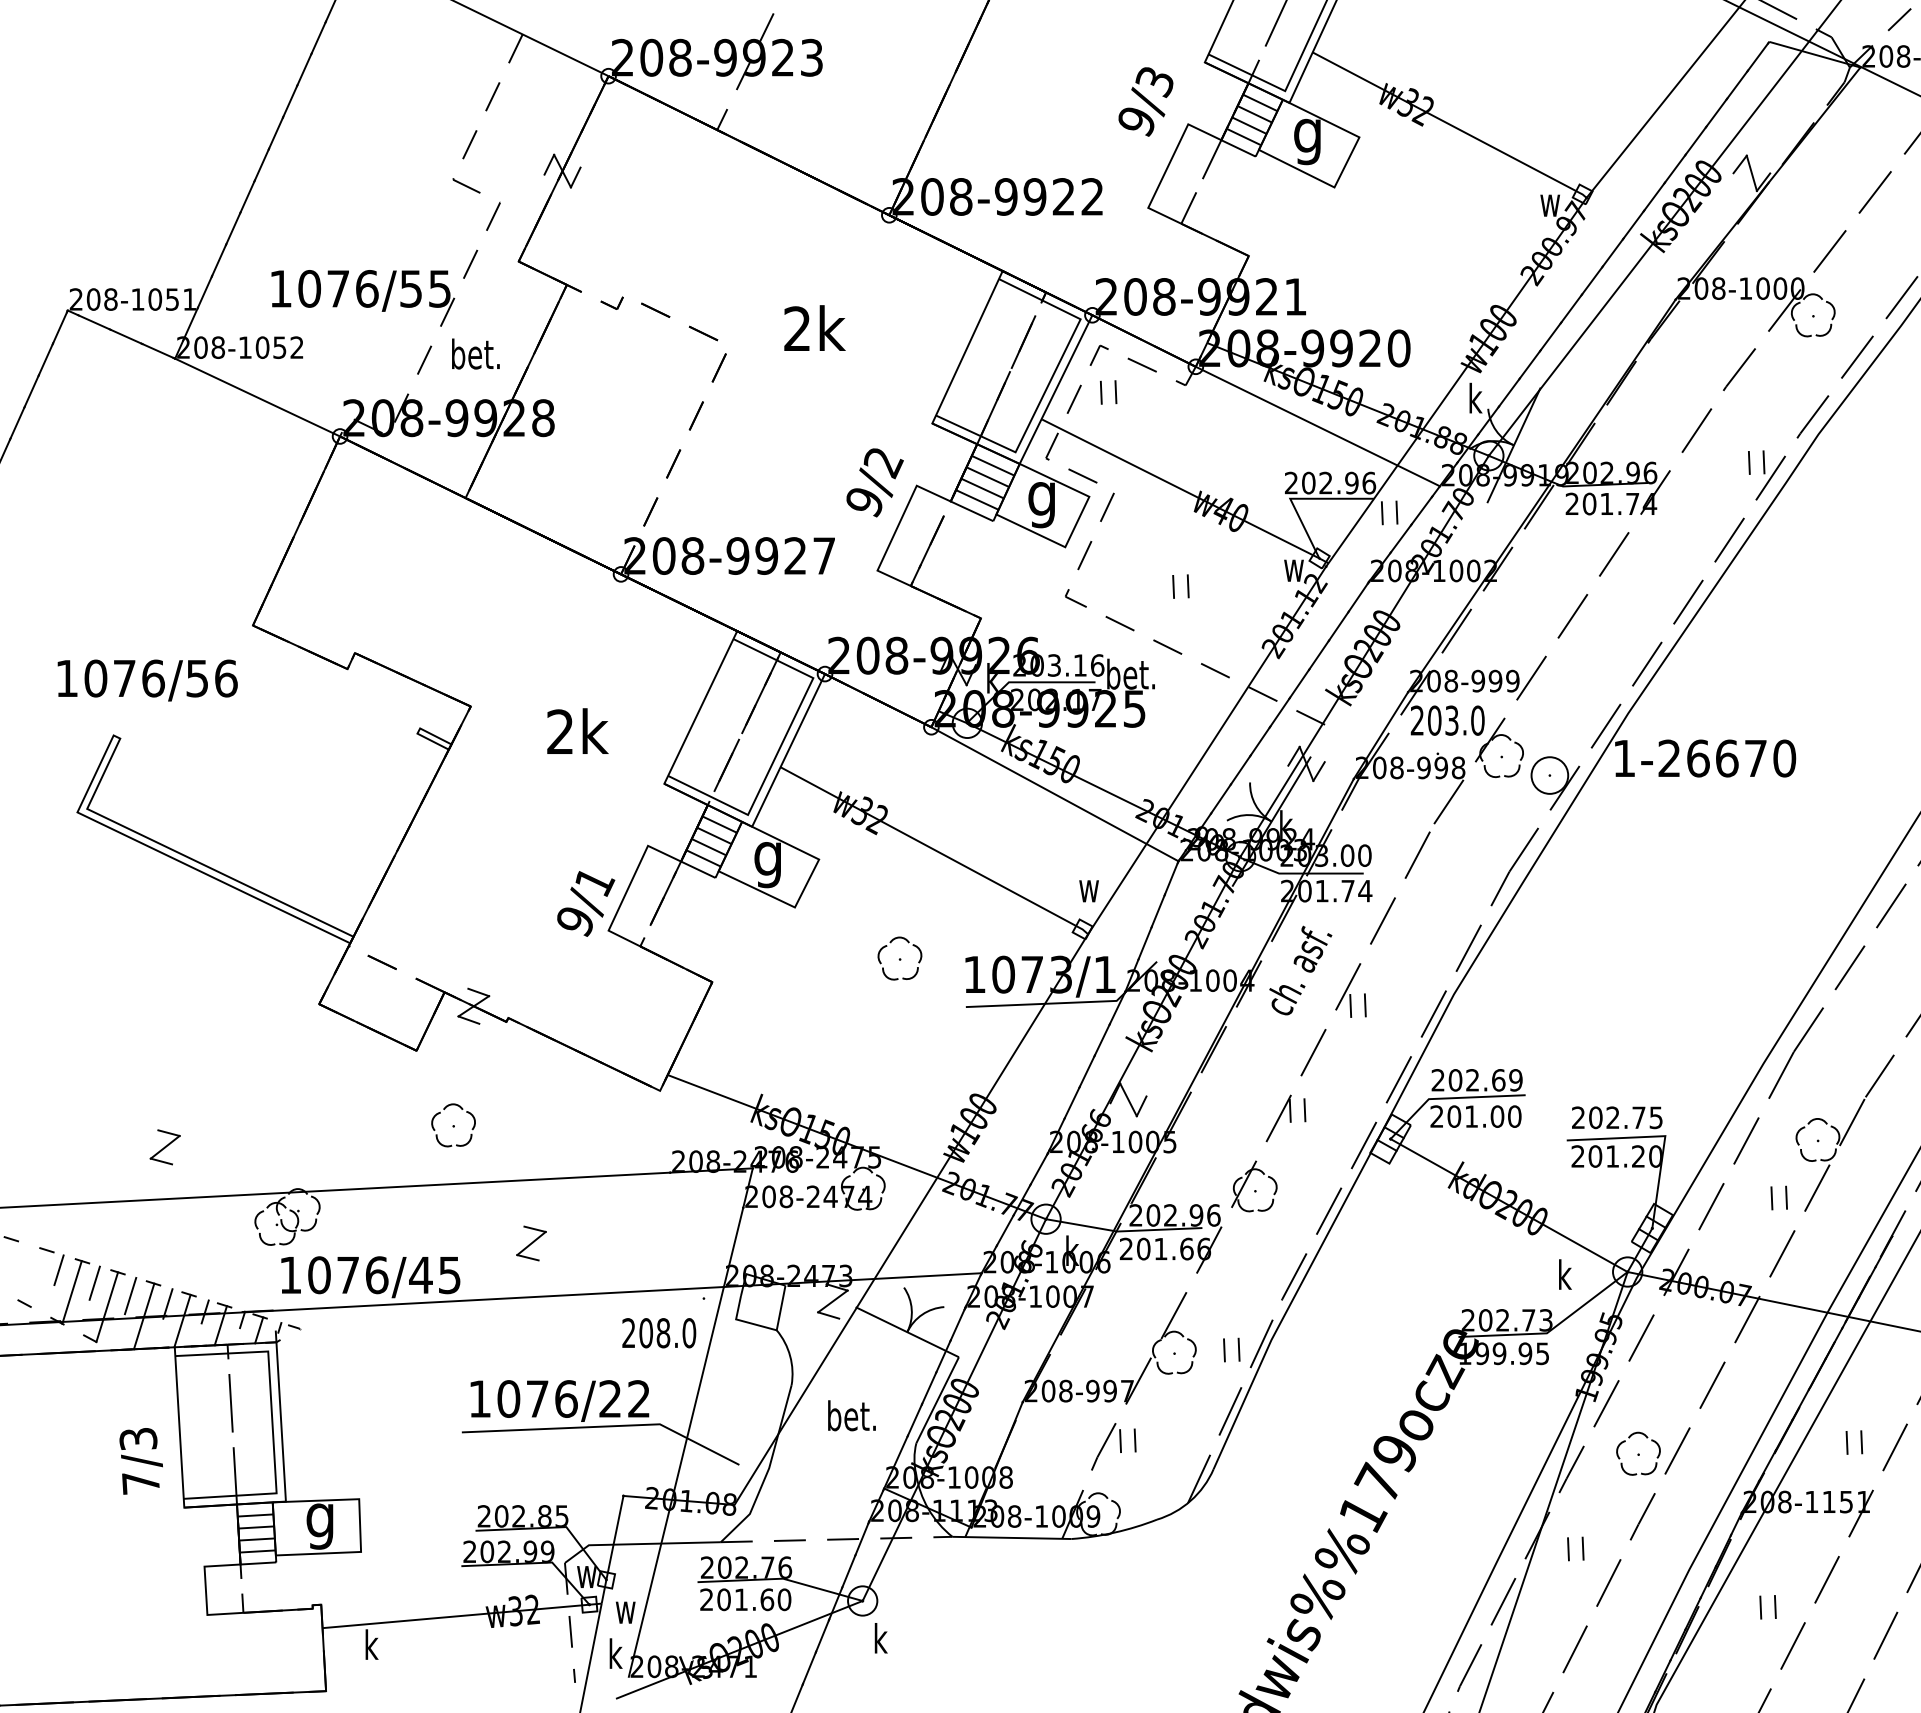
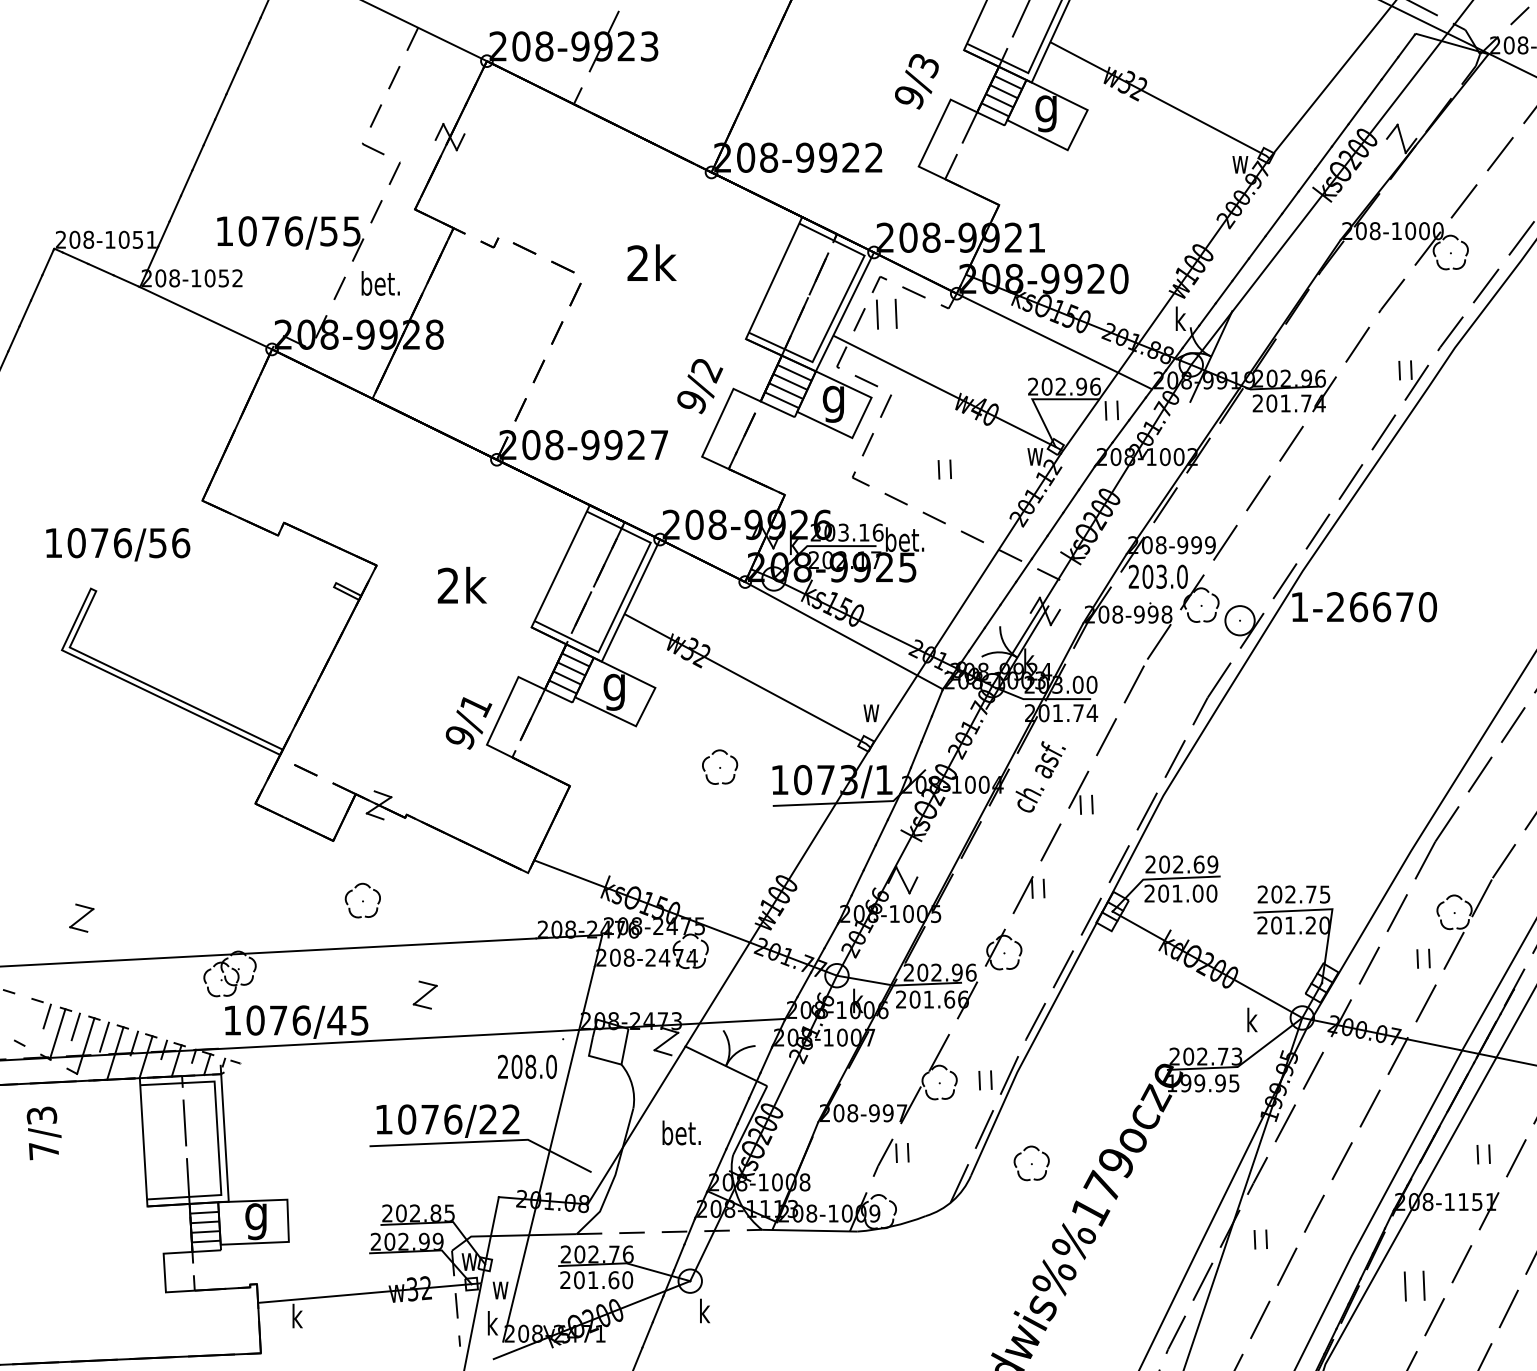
part: (1108, 392) -> (886, 314), size x1.6
part: (164, 1147) -> (81, 918), moved
part: (1638, 1453) -> (1031, 1163), moved
text: (140, 1461) -> (43, 1133), moved
part: (1767, 1607) -> (1414, 1286), size x1.6

